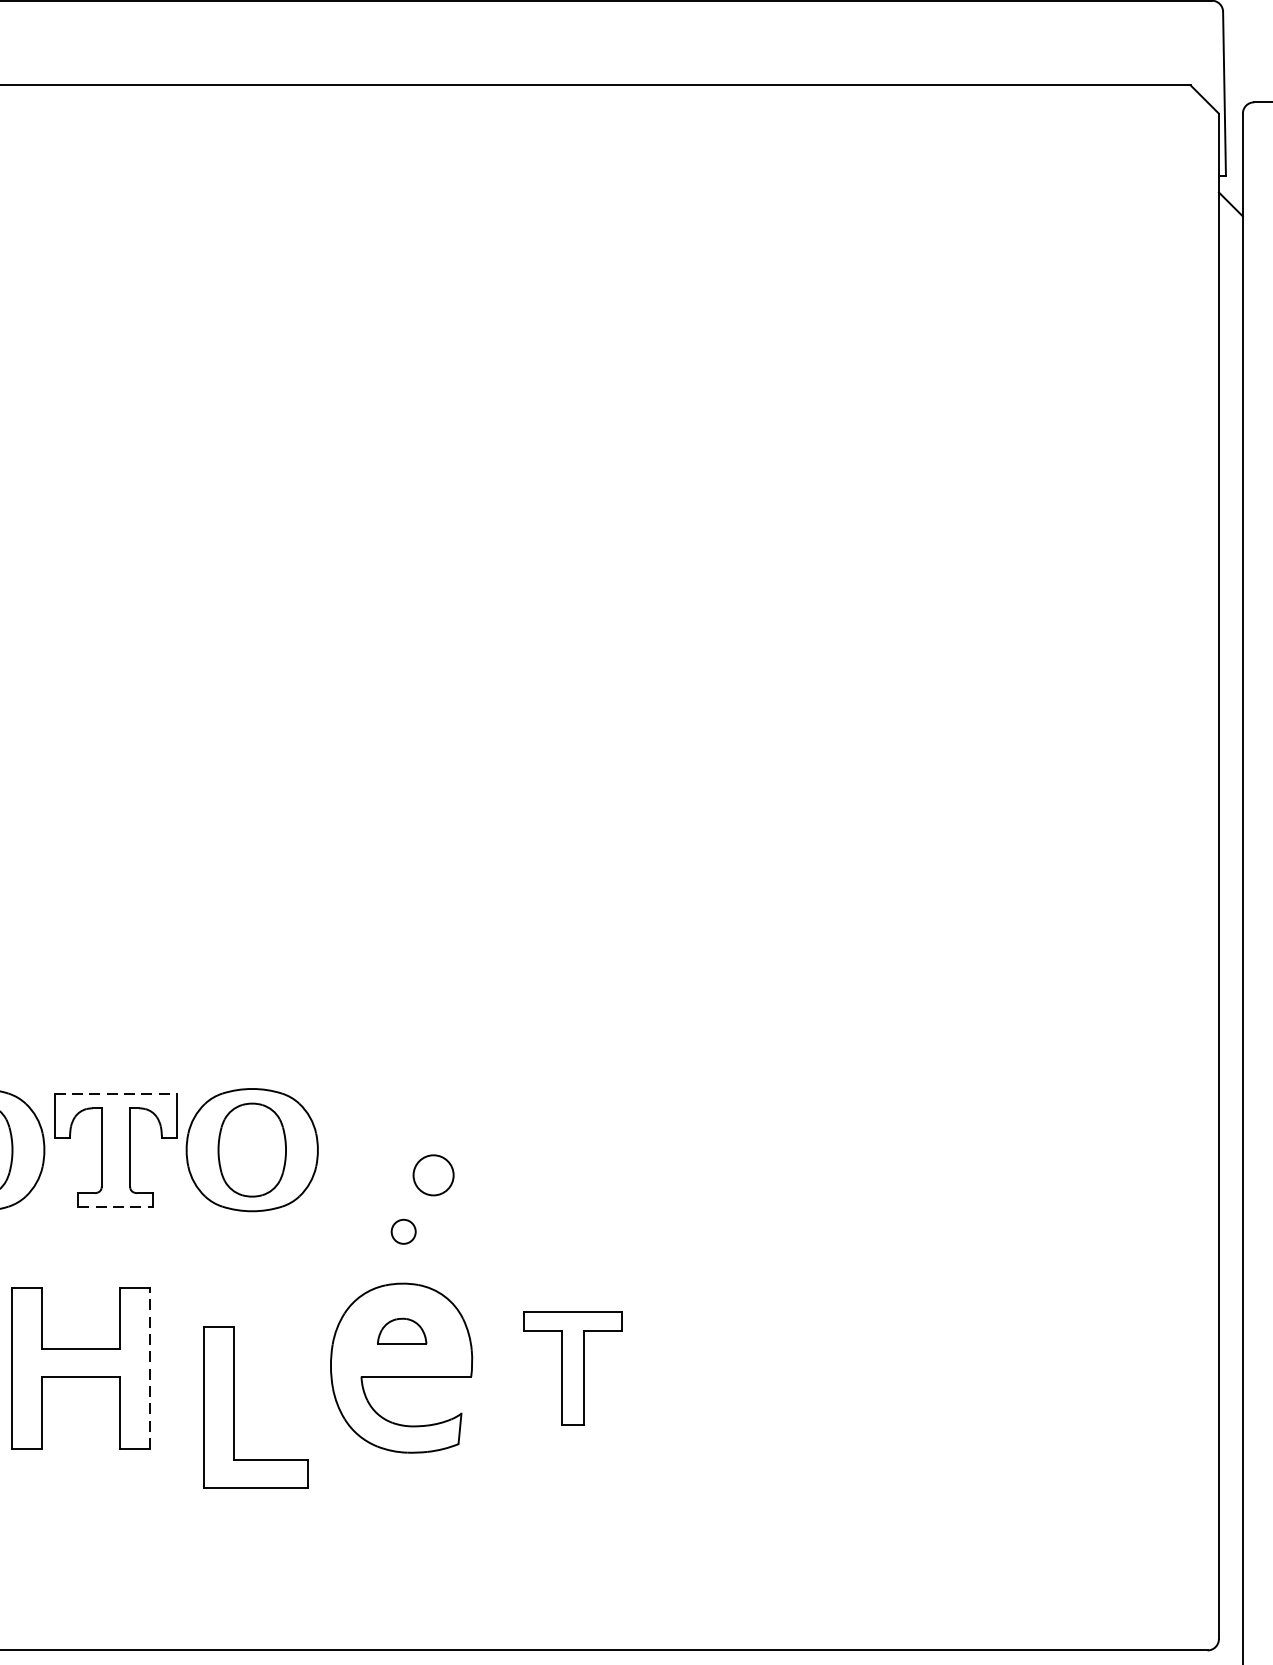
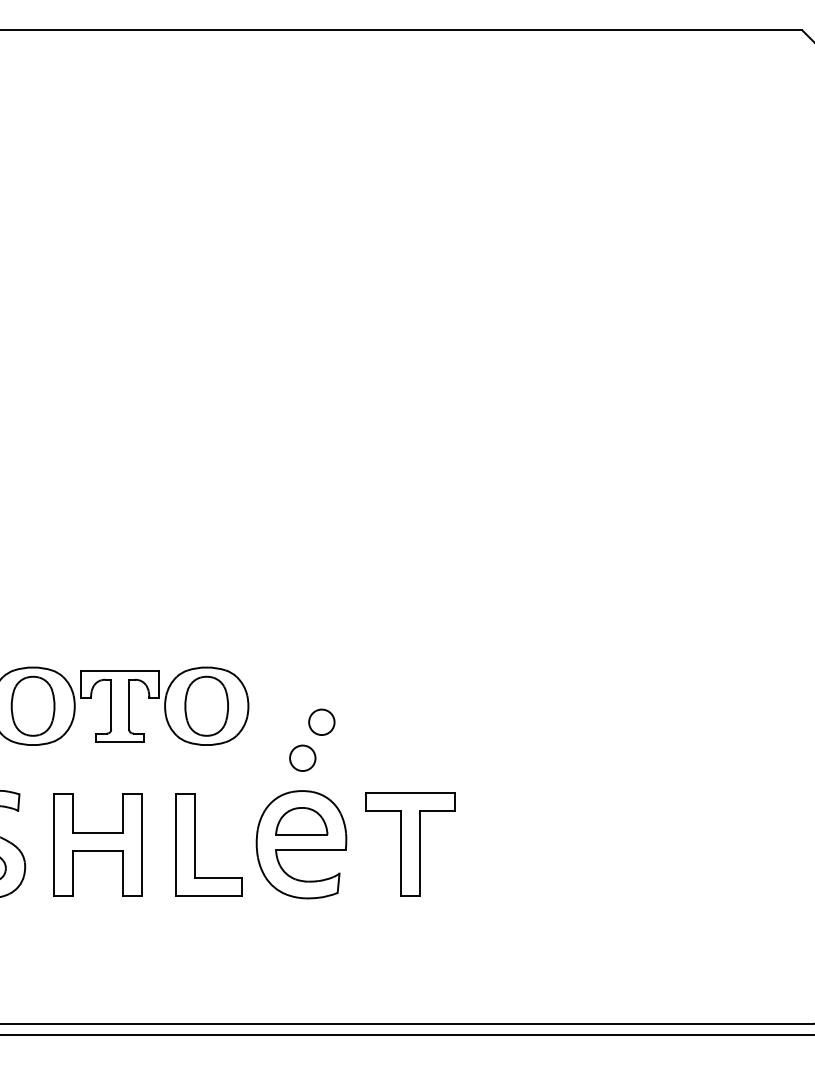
line: (116, 1093) -> (120, 670), dashed -> solid
line: (116, 1207) -> (120, 742), dashed -> solid
circle: (403, 1230) -> (302, 757), size x1.67
part: (401, 1331) -> (301, 821), size x1.67
line: (151, 1367) -> (142, 844), dashed -> solid
part: (573, 1367) -> (410, 844), size x1.43
part: (234, 1407) -> (195, 844), moved

